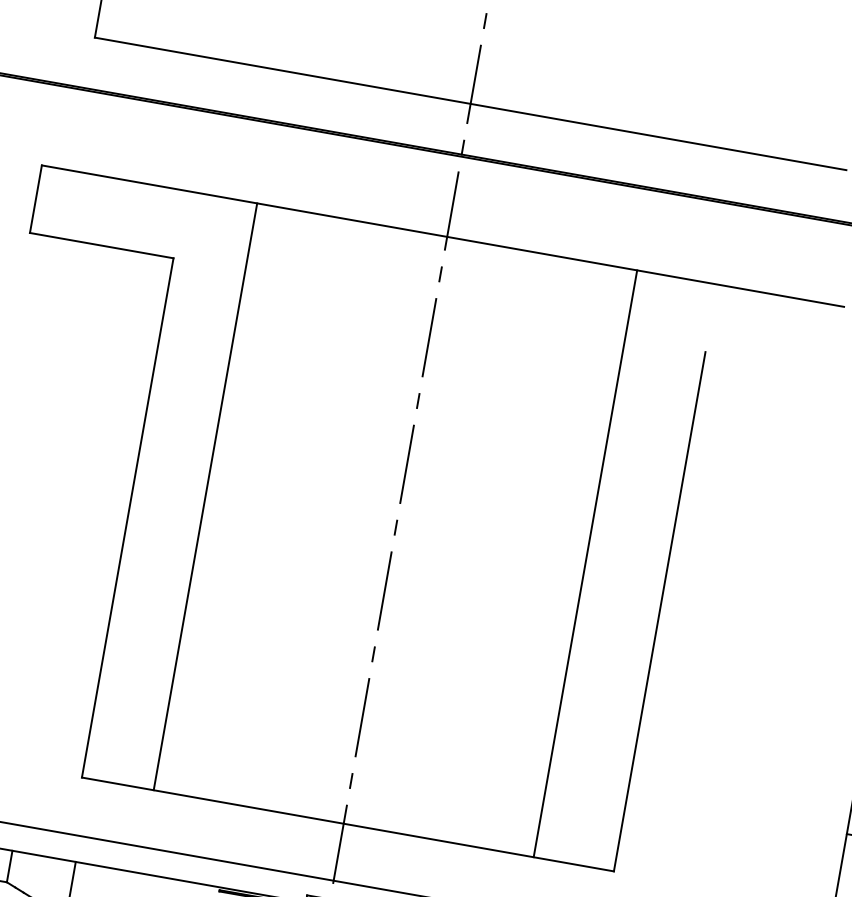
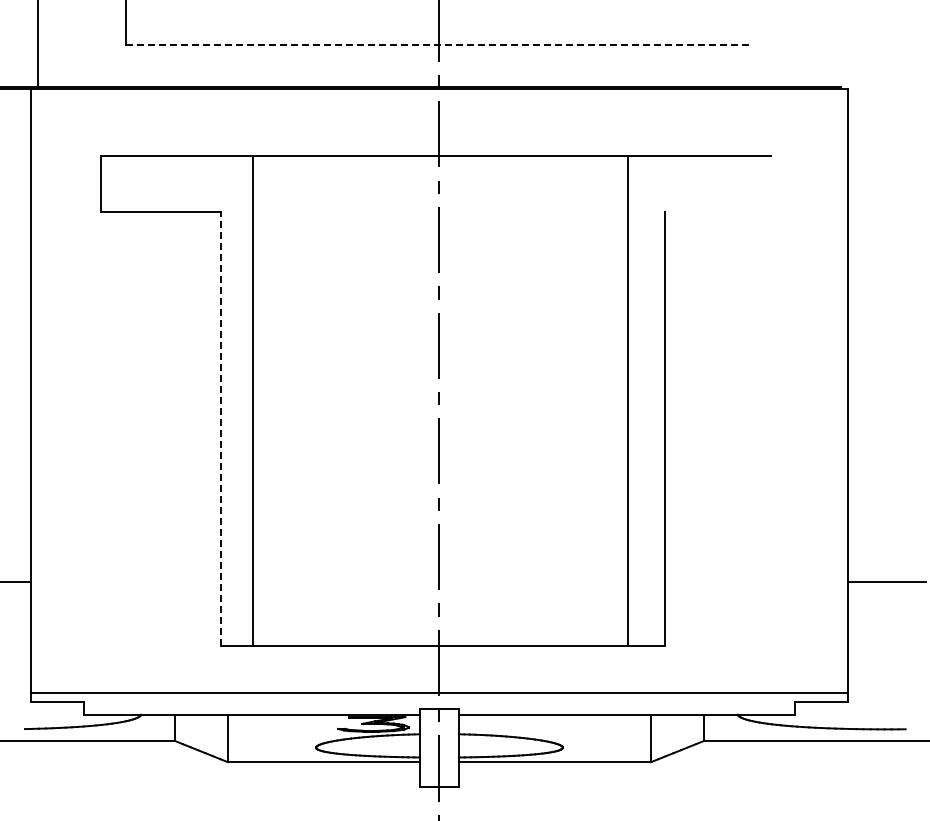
line: (470, 103) -> (439, 44), solid -> dashed
line: (205, 496) -> (252, 400), moved
line: (128, 517) -> (221, 428), solid -> dashed
line: (586, 563) -> (628, 400), moved

